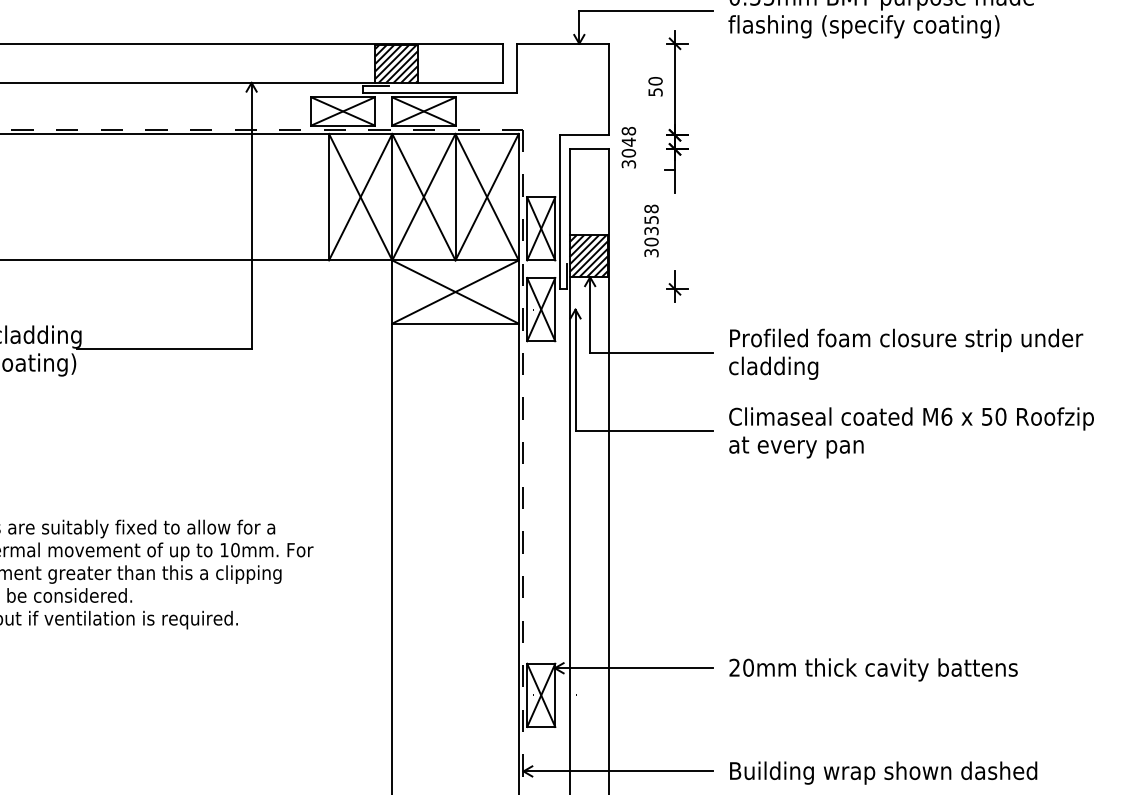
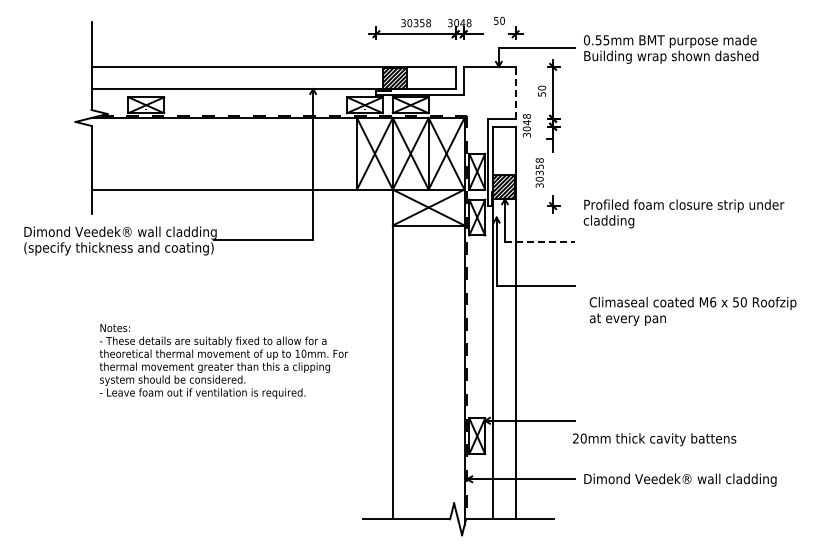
text: (882, 25) -> (670, 56), flashing (specify coating) -> Building wrap shown dashed
line: (608, 88) -> (515, 92), solid -> dashed
line: (651, 351) -> (539, 241), solid -> dashed
text: (905, 353) -> (683, 213), moved
text: (910, 433) -> (692, 311), moved
text: (873, 669) -> (654, 439), moved
text: (899, 771) -> (680, 479), Building wrap shown dashed -> Dimond Veedek® wall cladding

